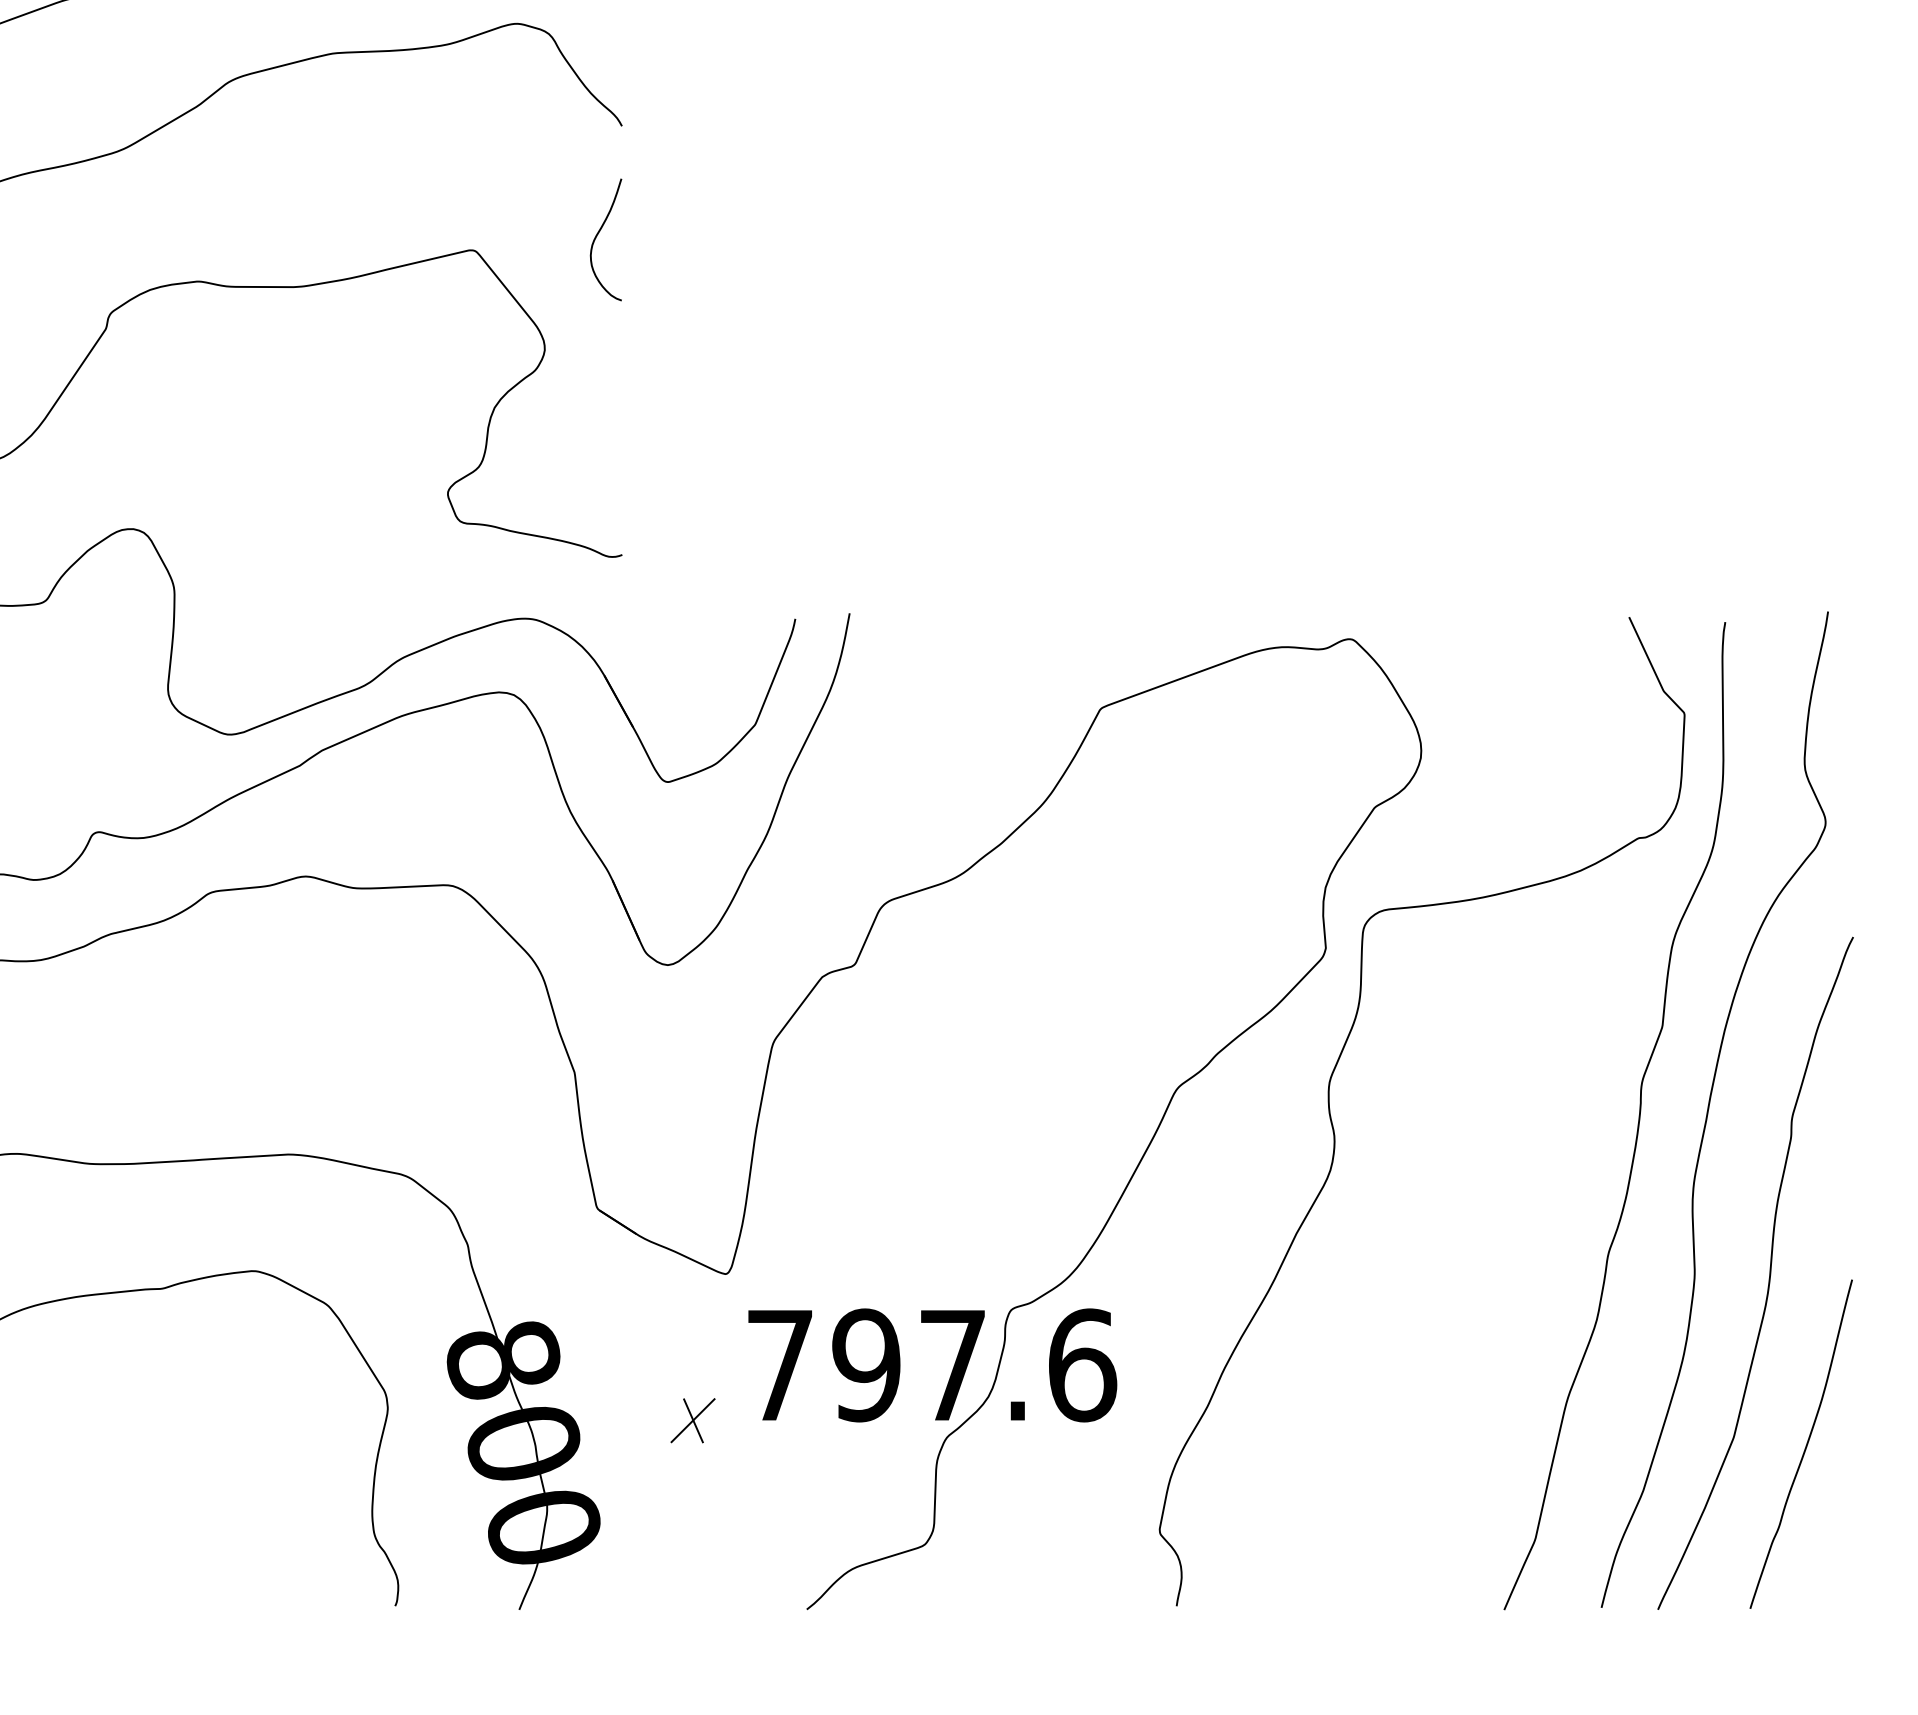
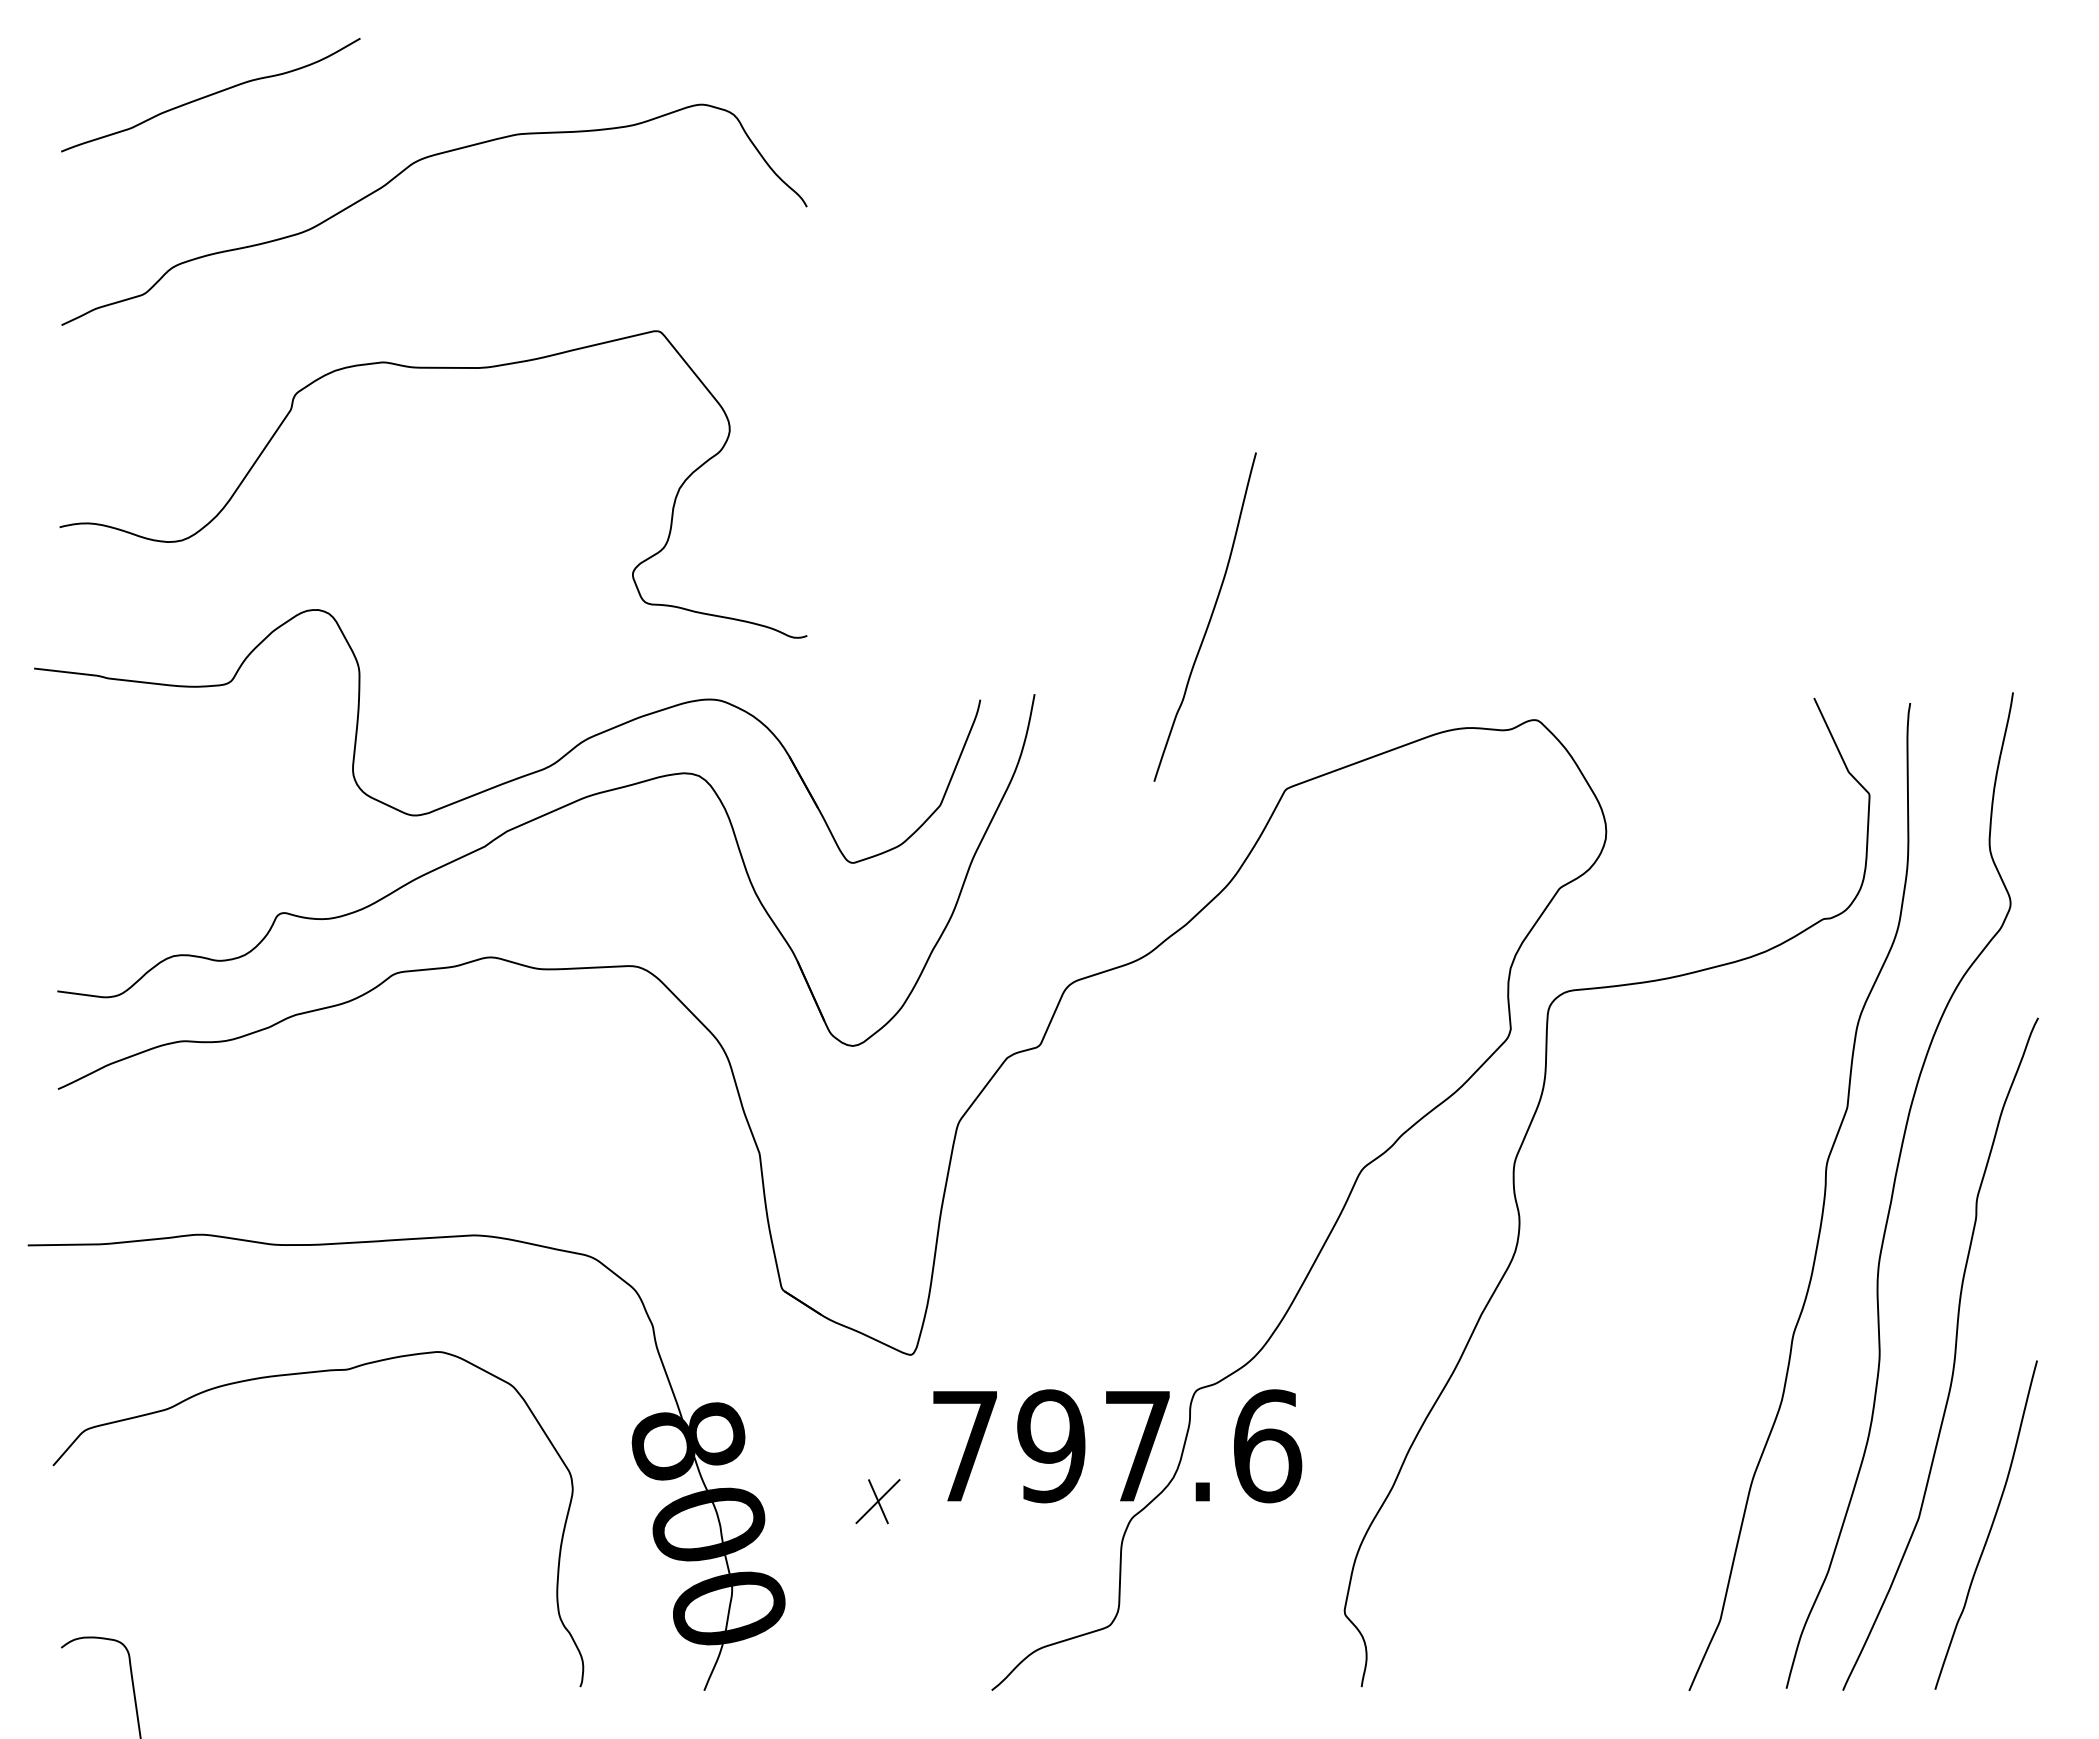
curve: (597, 236) -> (782, 317), removed
curve: (1024, 537) -> (1209, 618), added

